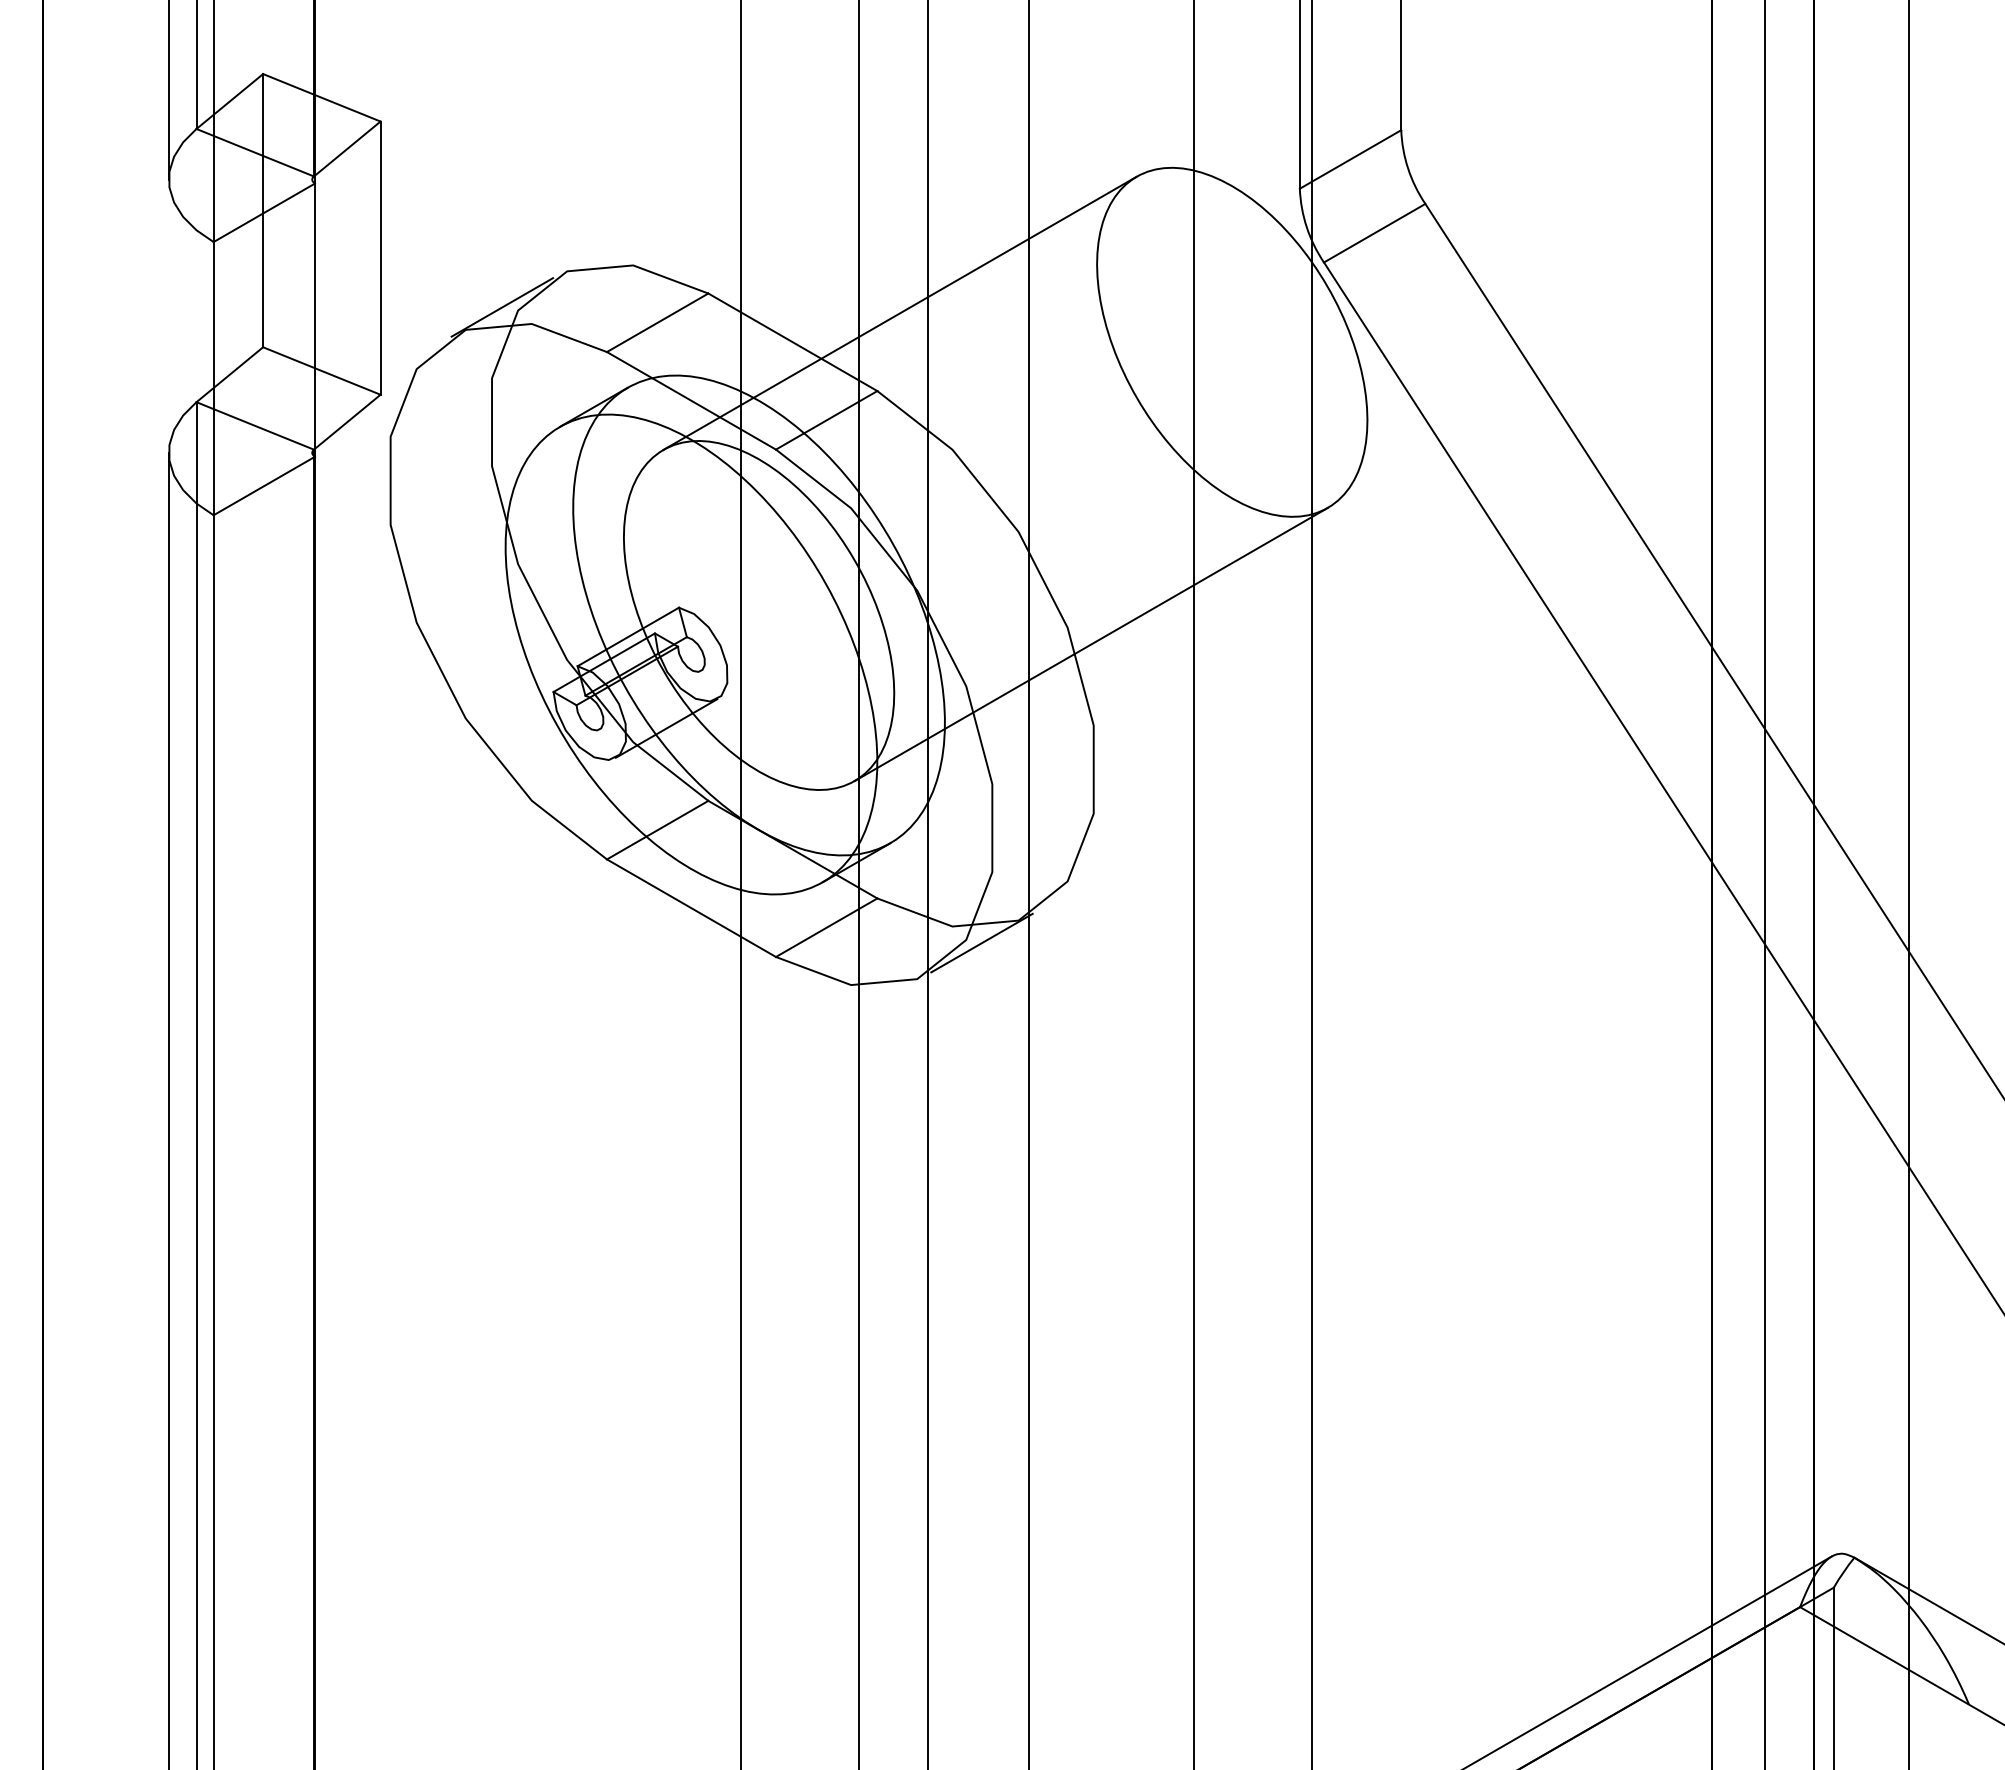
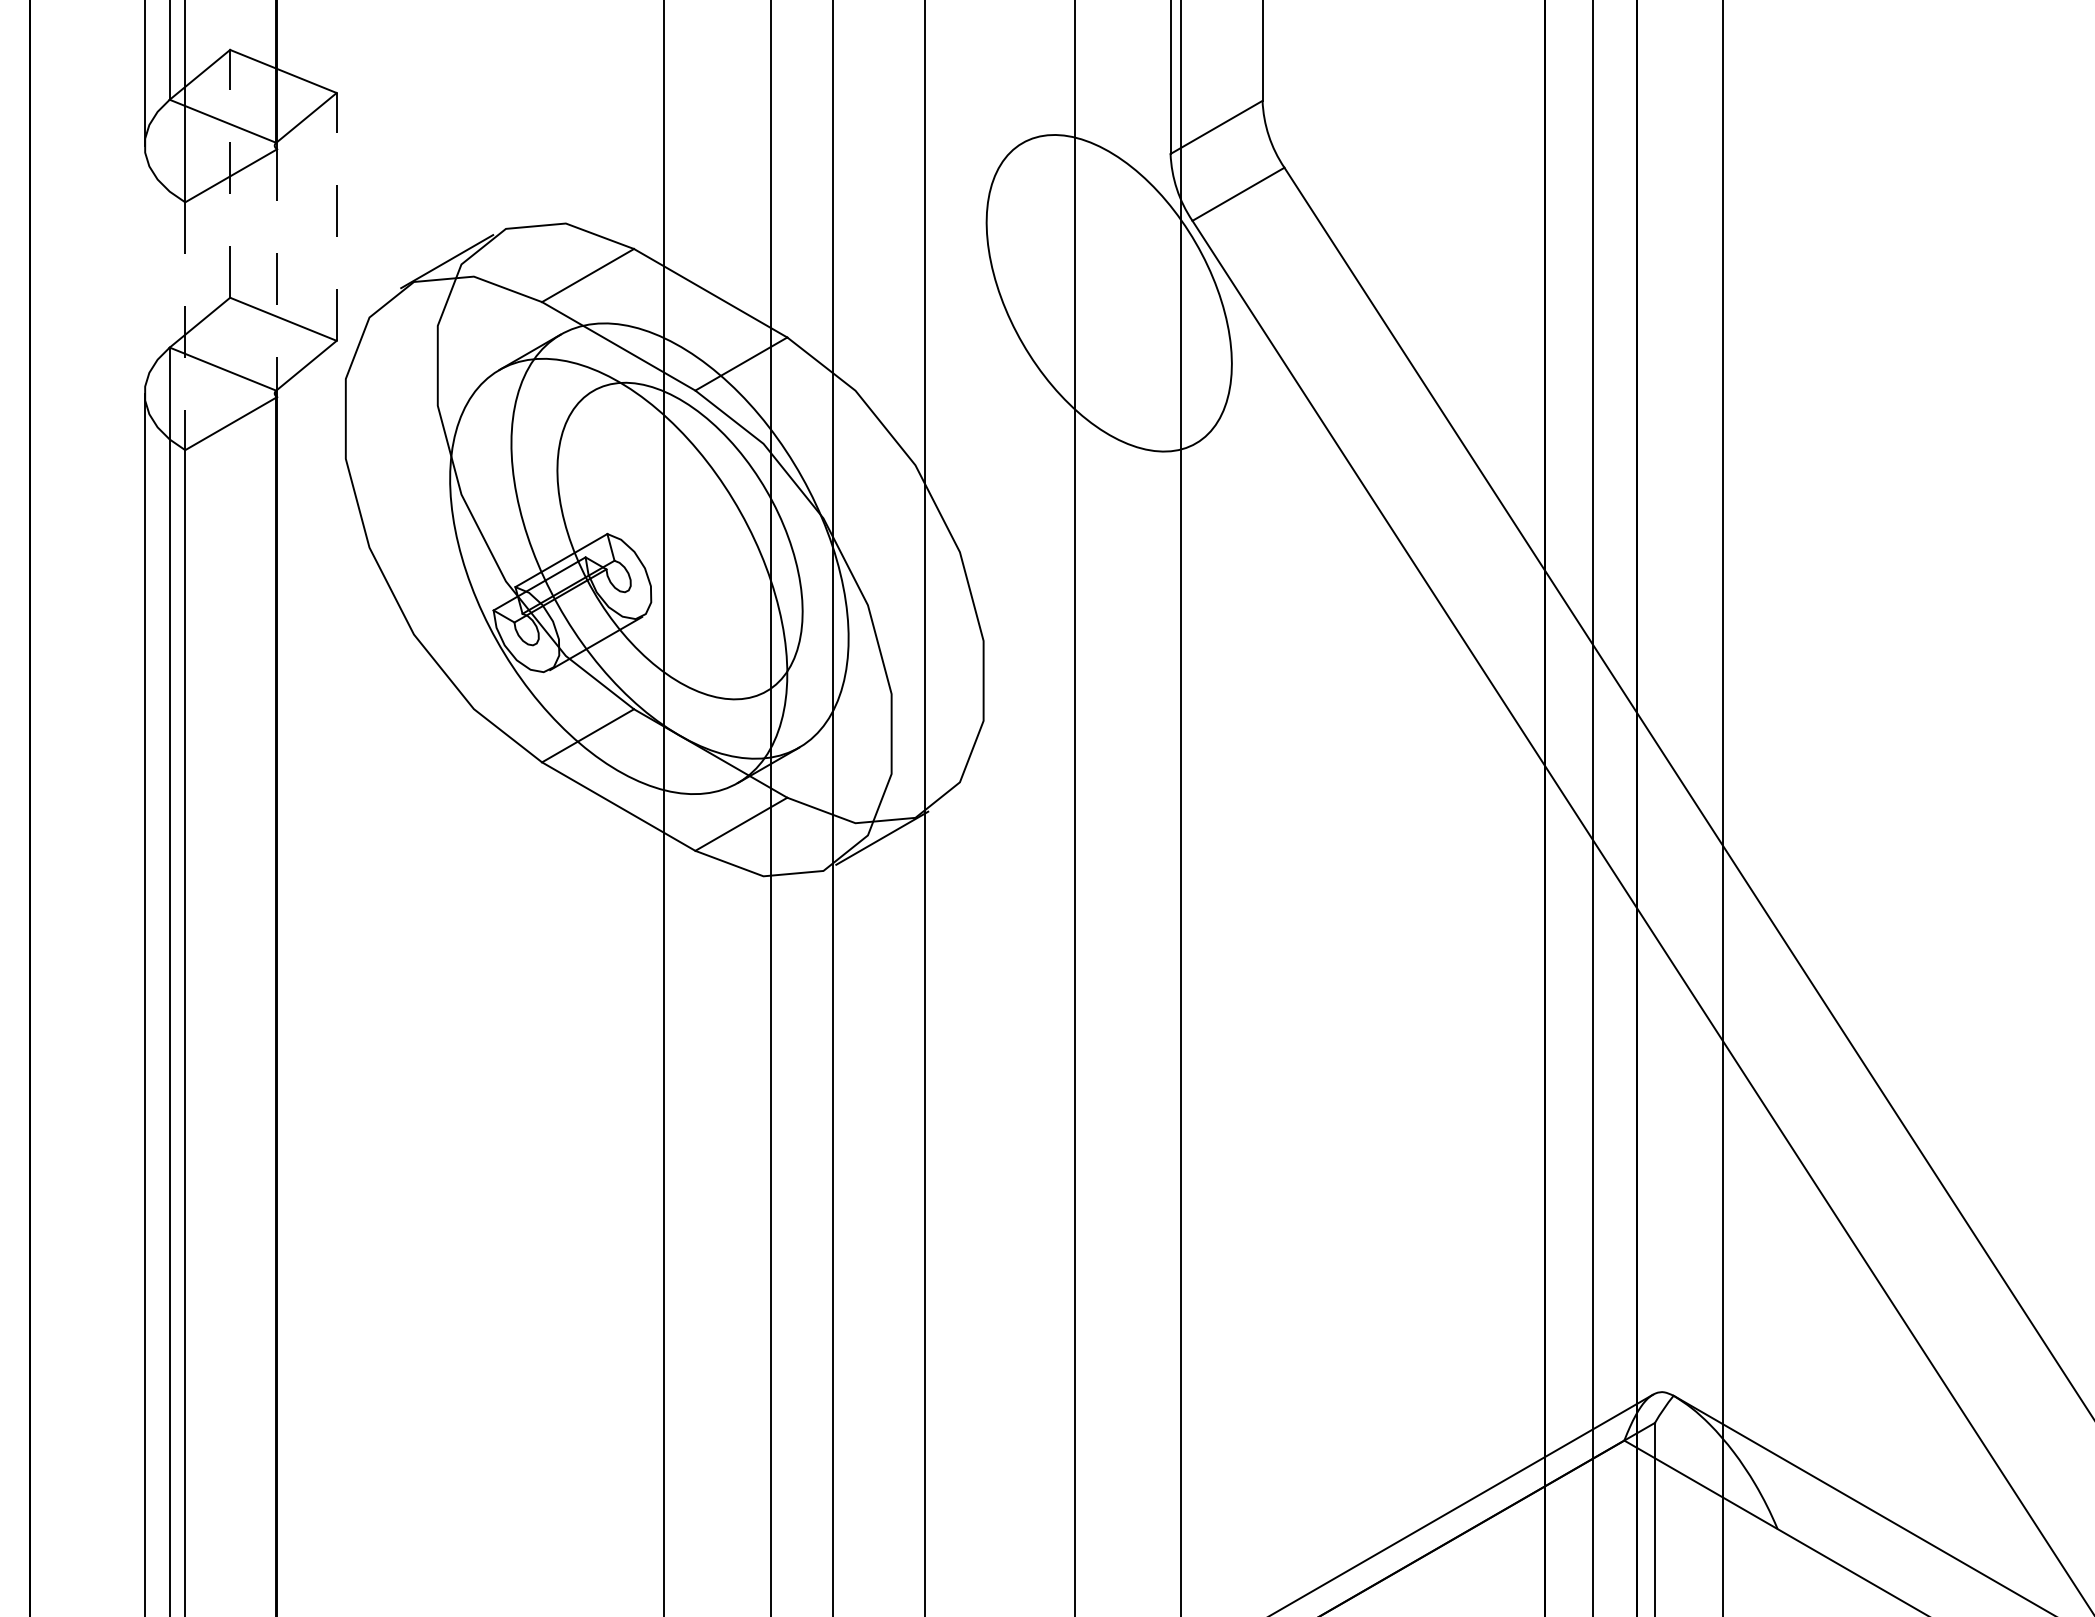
line: (263, 210) -> (230, 173), solid -> dashed
line: (380, 257) -> (336, 216), solid -> dashed
line: (899, 312) -> (807, 266), removed
line: (315, 320) -> (277, 273), solid -> dashed
line: (213, 378) -> (185, 326), solid -> dashed
line: (1090, 644) -> (980, 567), removed

